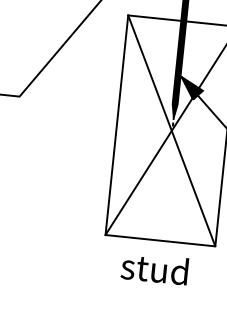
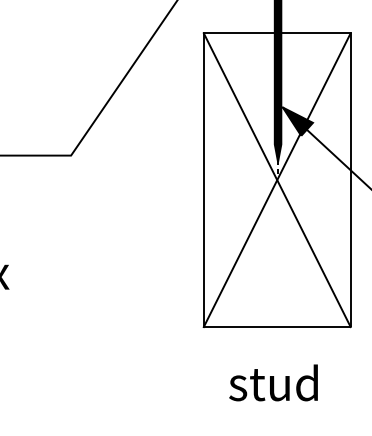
text: (154, 268) -> (273, 382), moved

